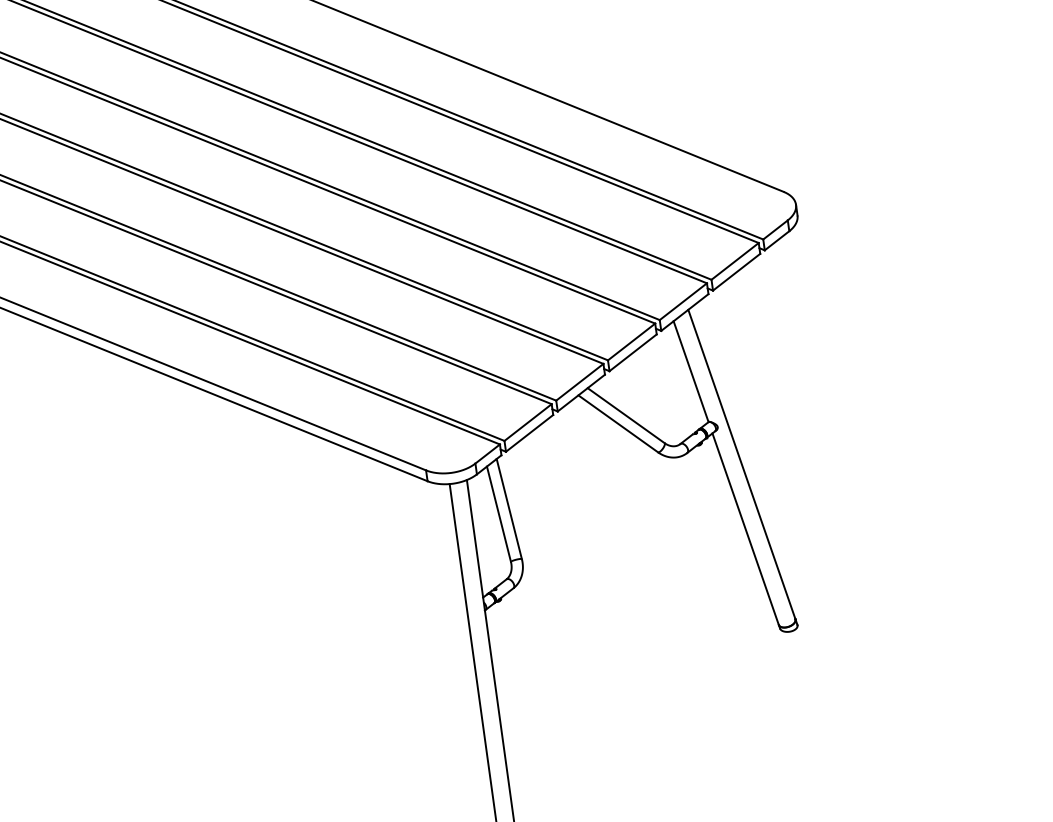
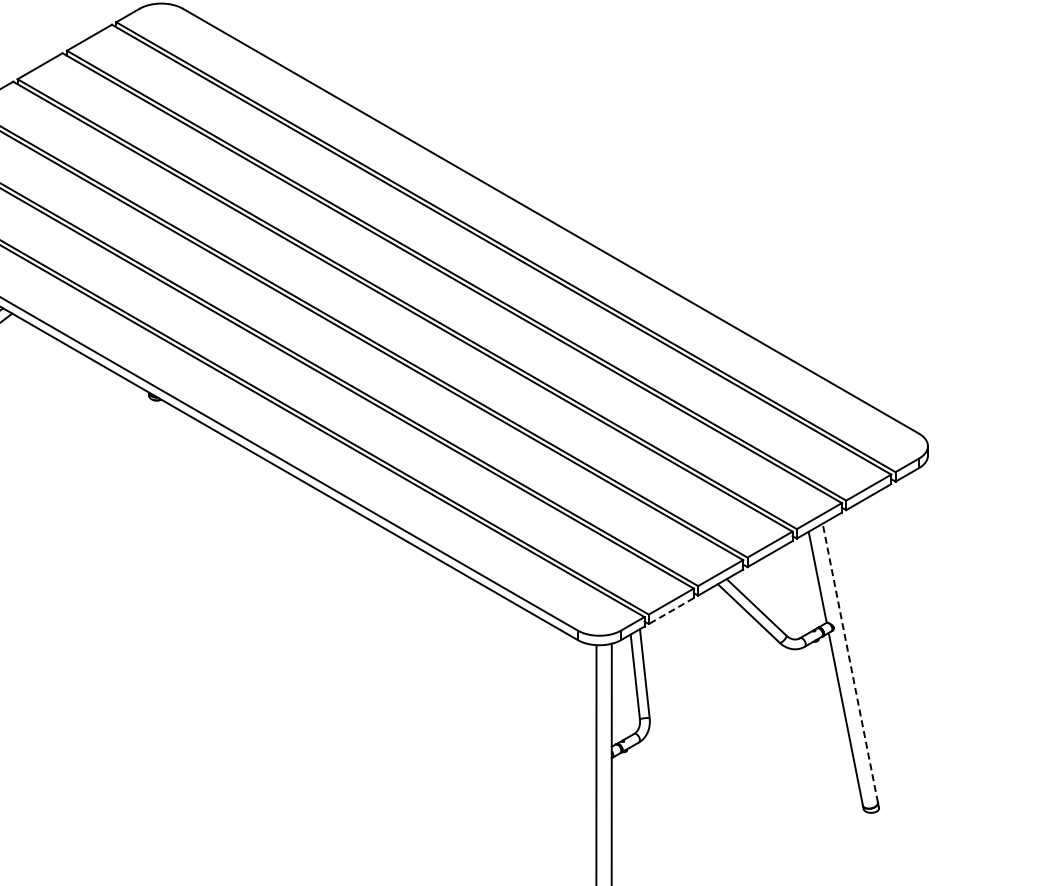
line: (529, 433) -> (671, 611), solid -> dashed
line: (741, 463) -> (850, 662), solid -> dashed

